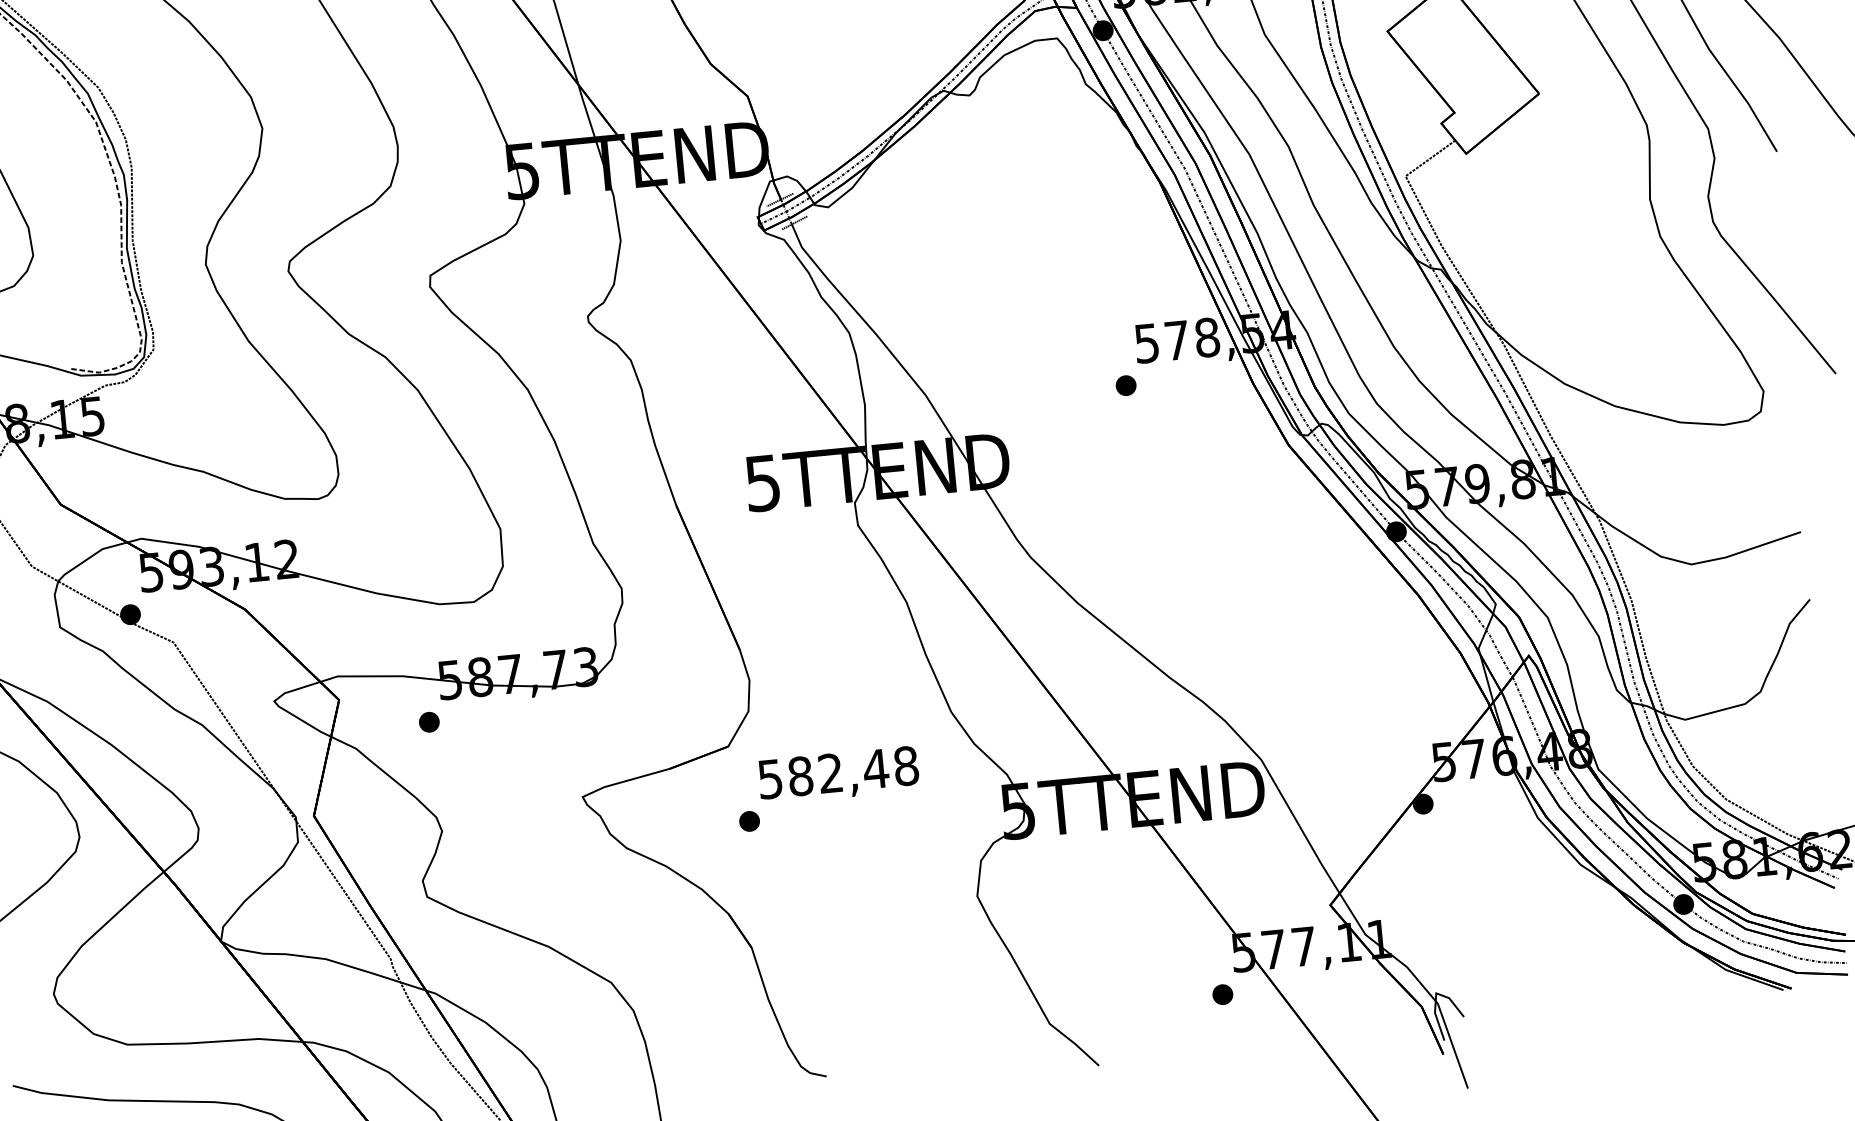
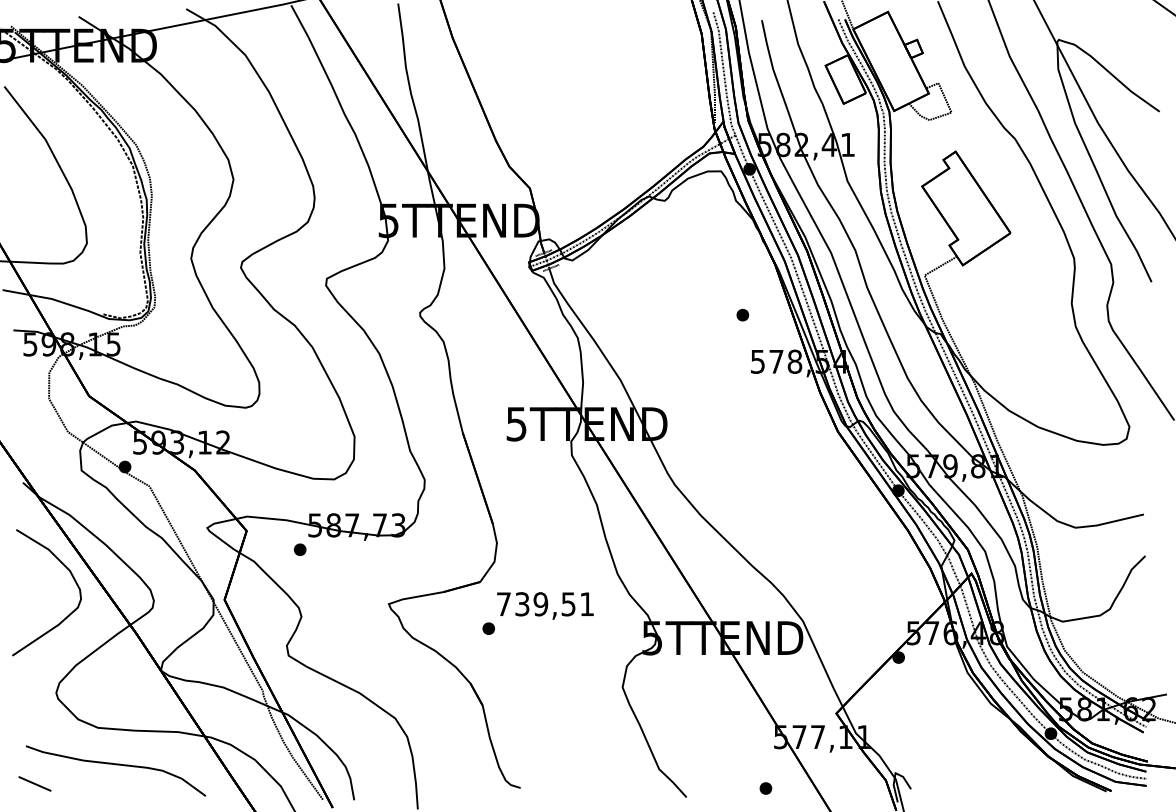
part: (1125, 386) -> (742, 315), moved
text: (838, 773) -> (545, 604), 582,48 -> 739,51
part: (1222, 994) -> (765, 788), moved

